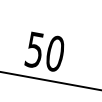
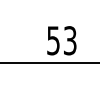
text: (54, 53) -> (69, 40), 50 -> 53

